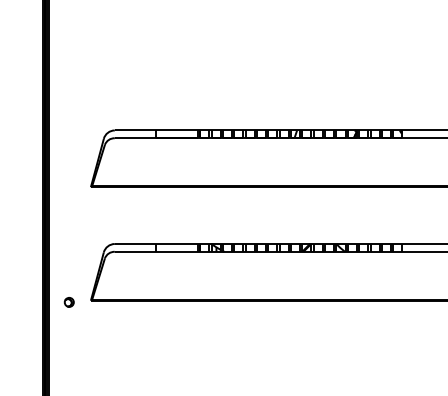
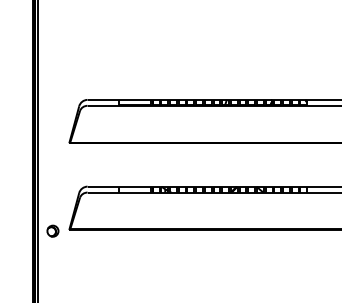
part: (68, 302) -> (52, 231), size x1.6

